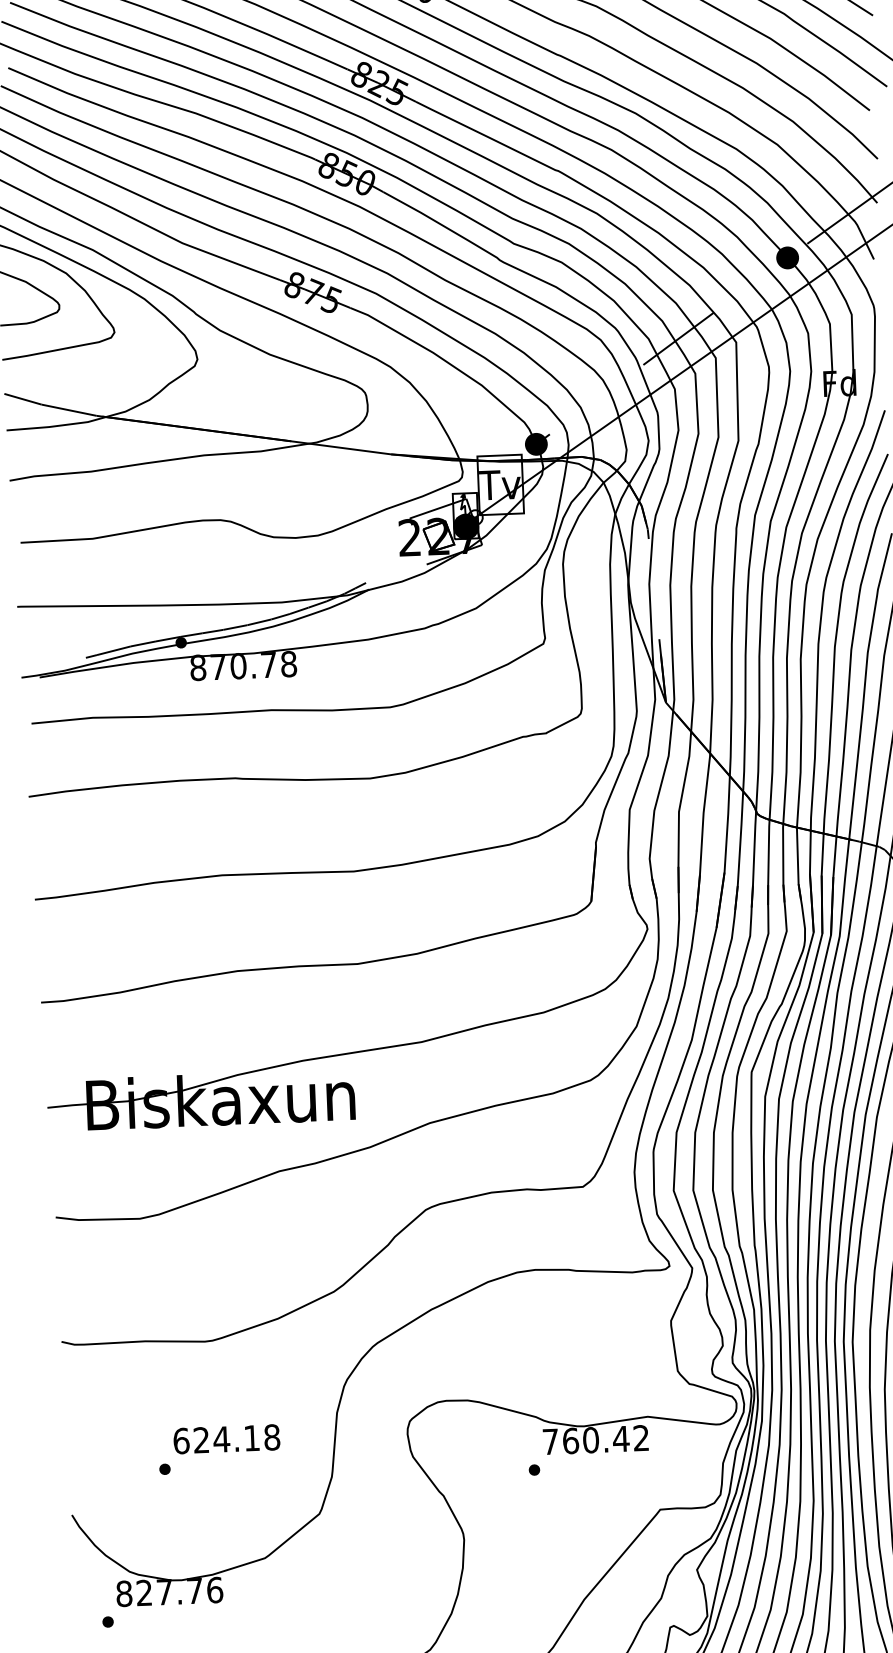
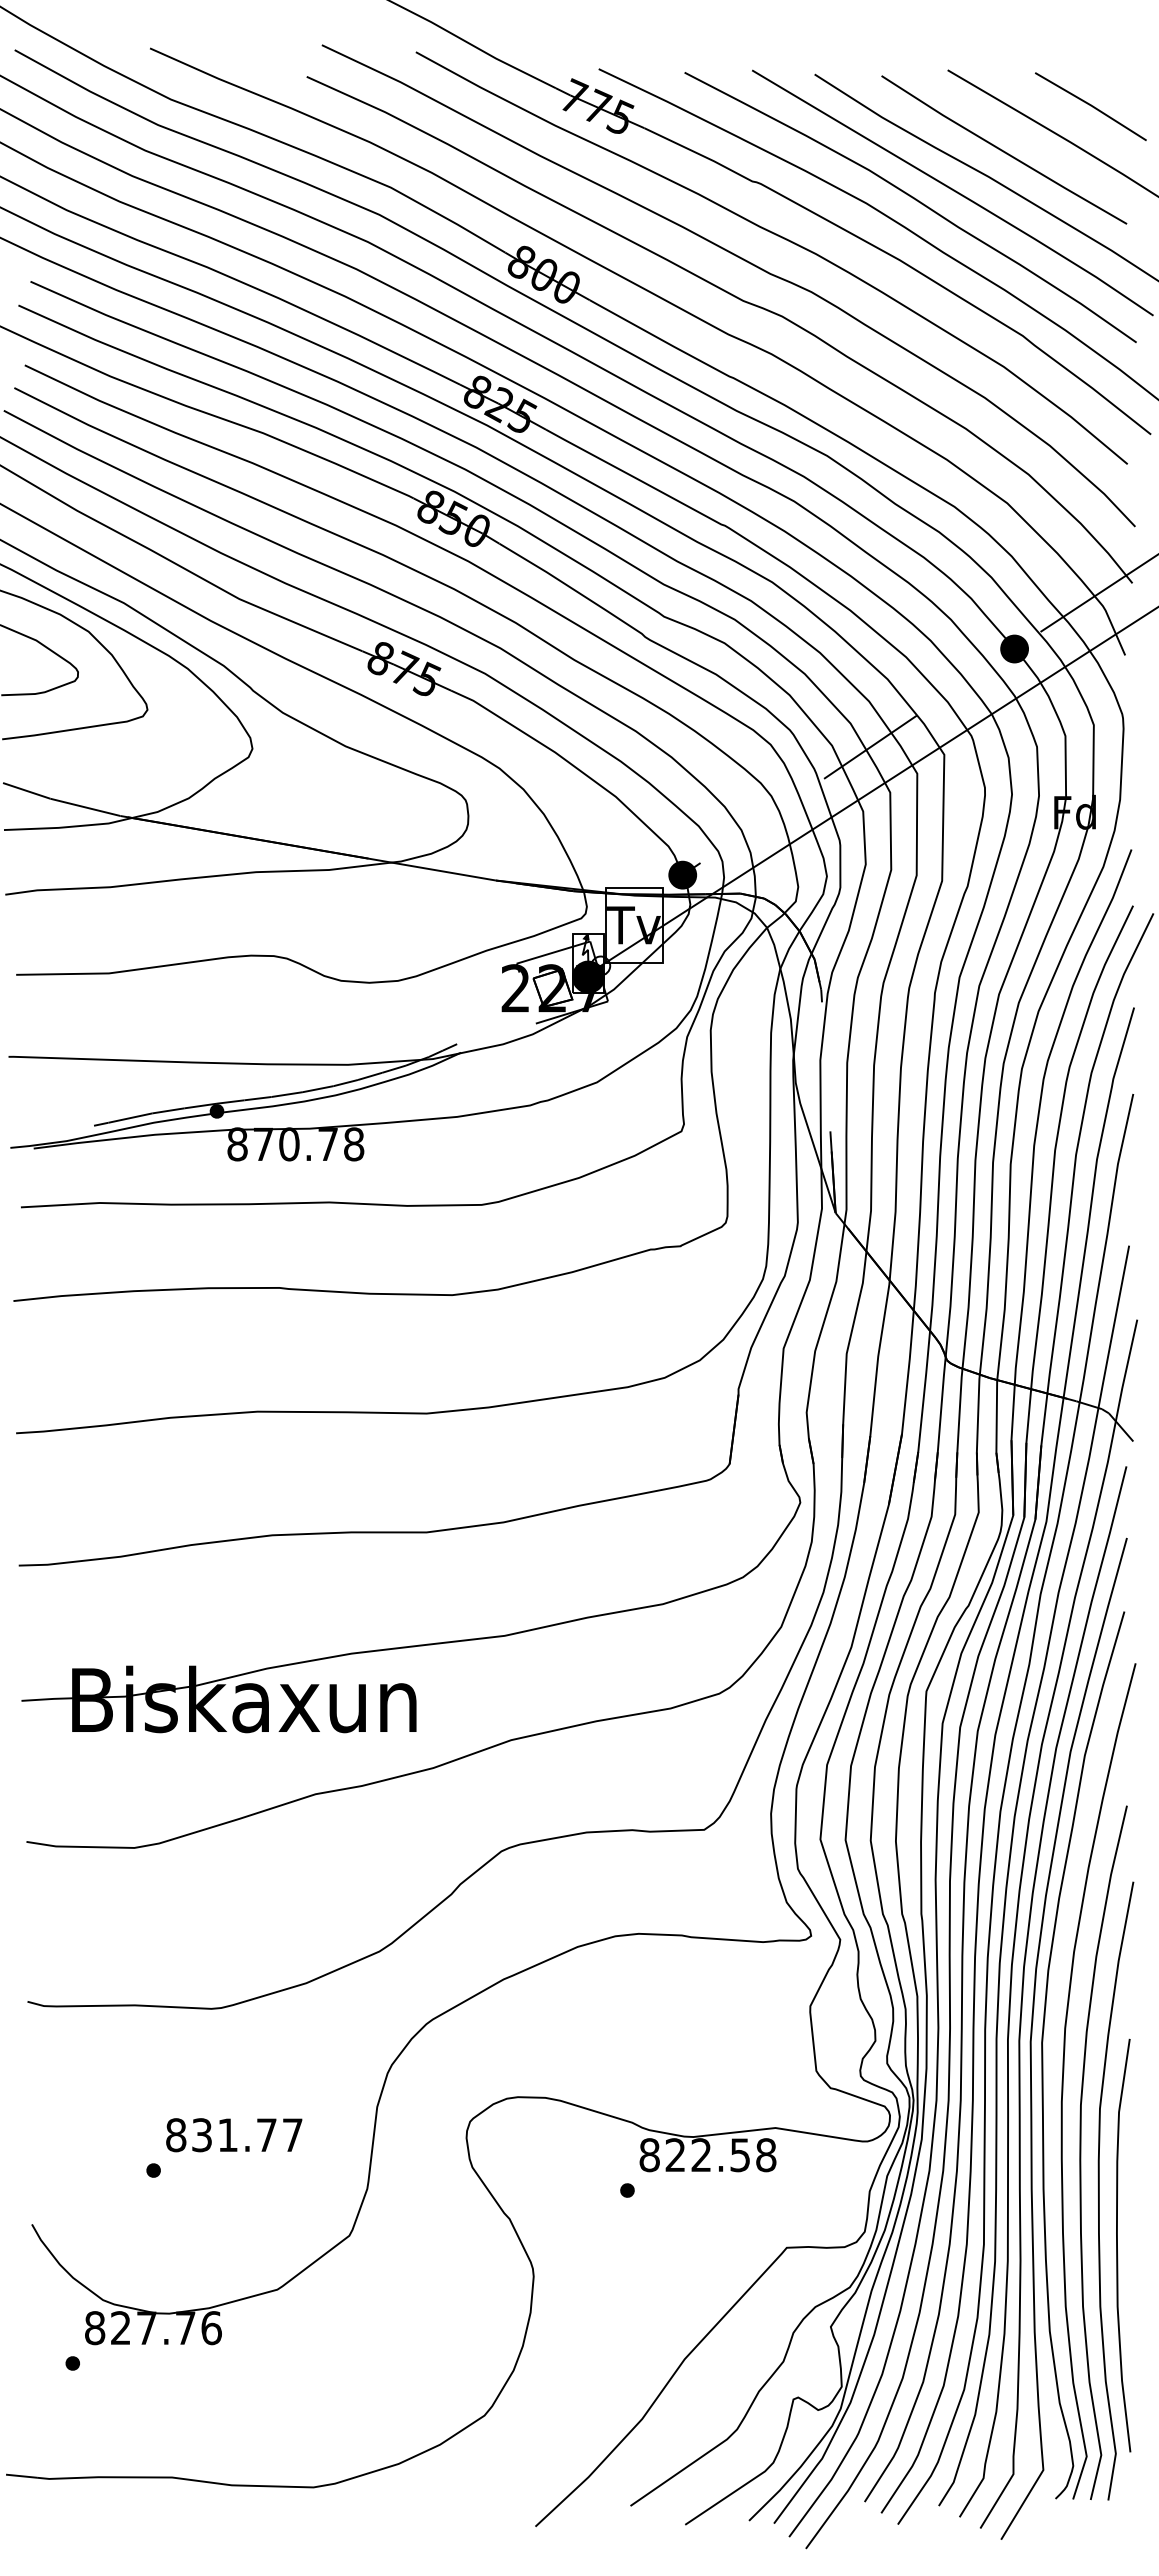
text: (226, 1439) -> (234, 2135), 624.18 -> 831.77
text: (595, 1440) -> (707, 2155), 760.42 -> 822.58

